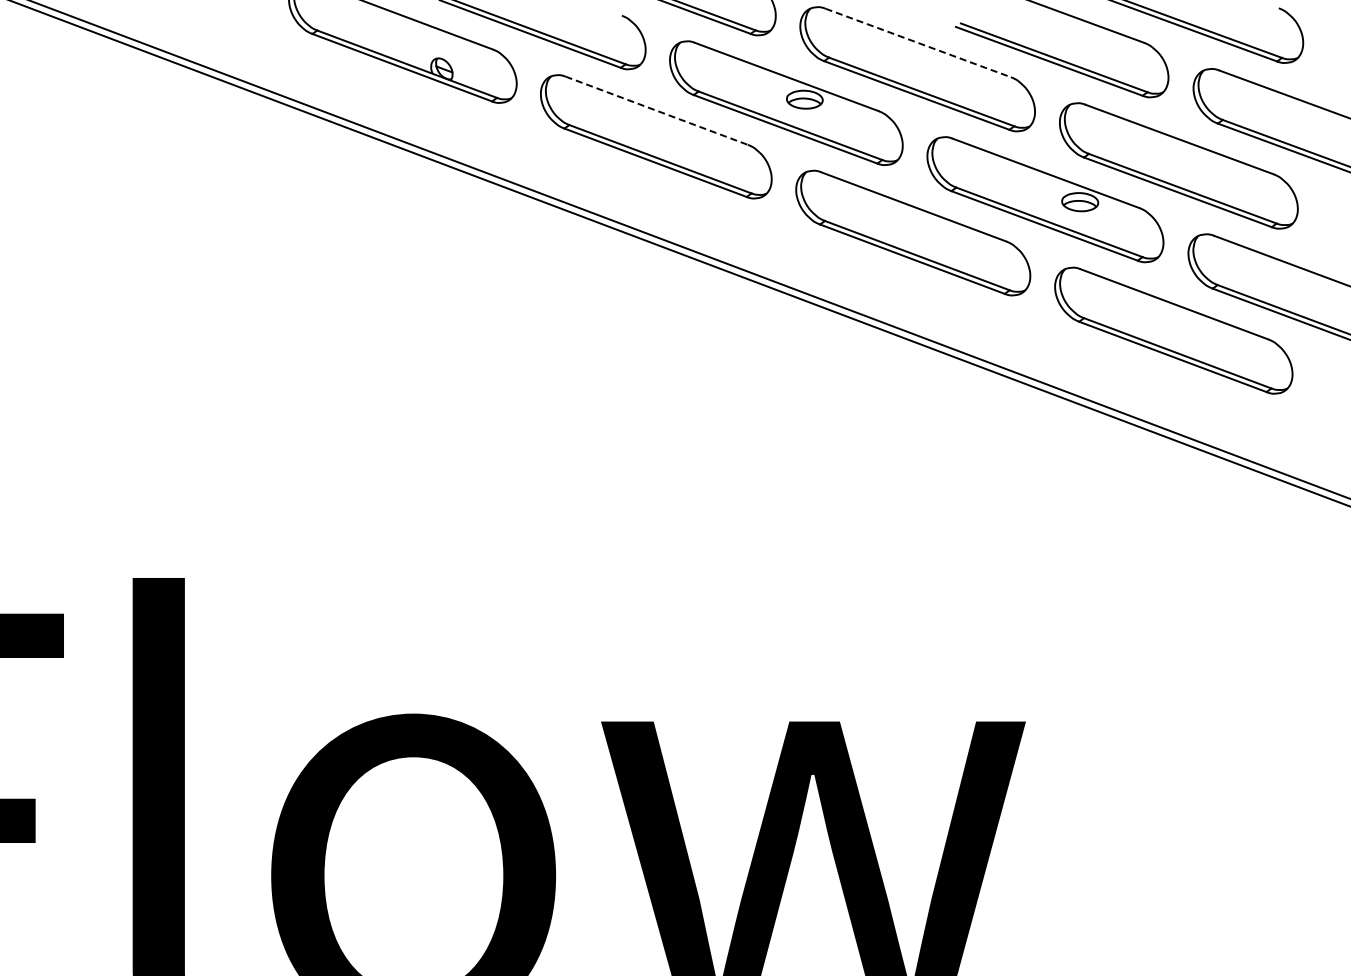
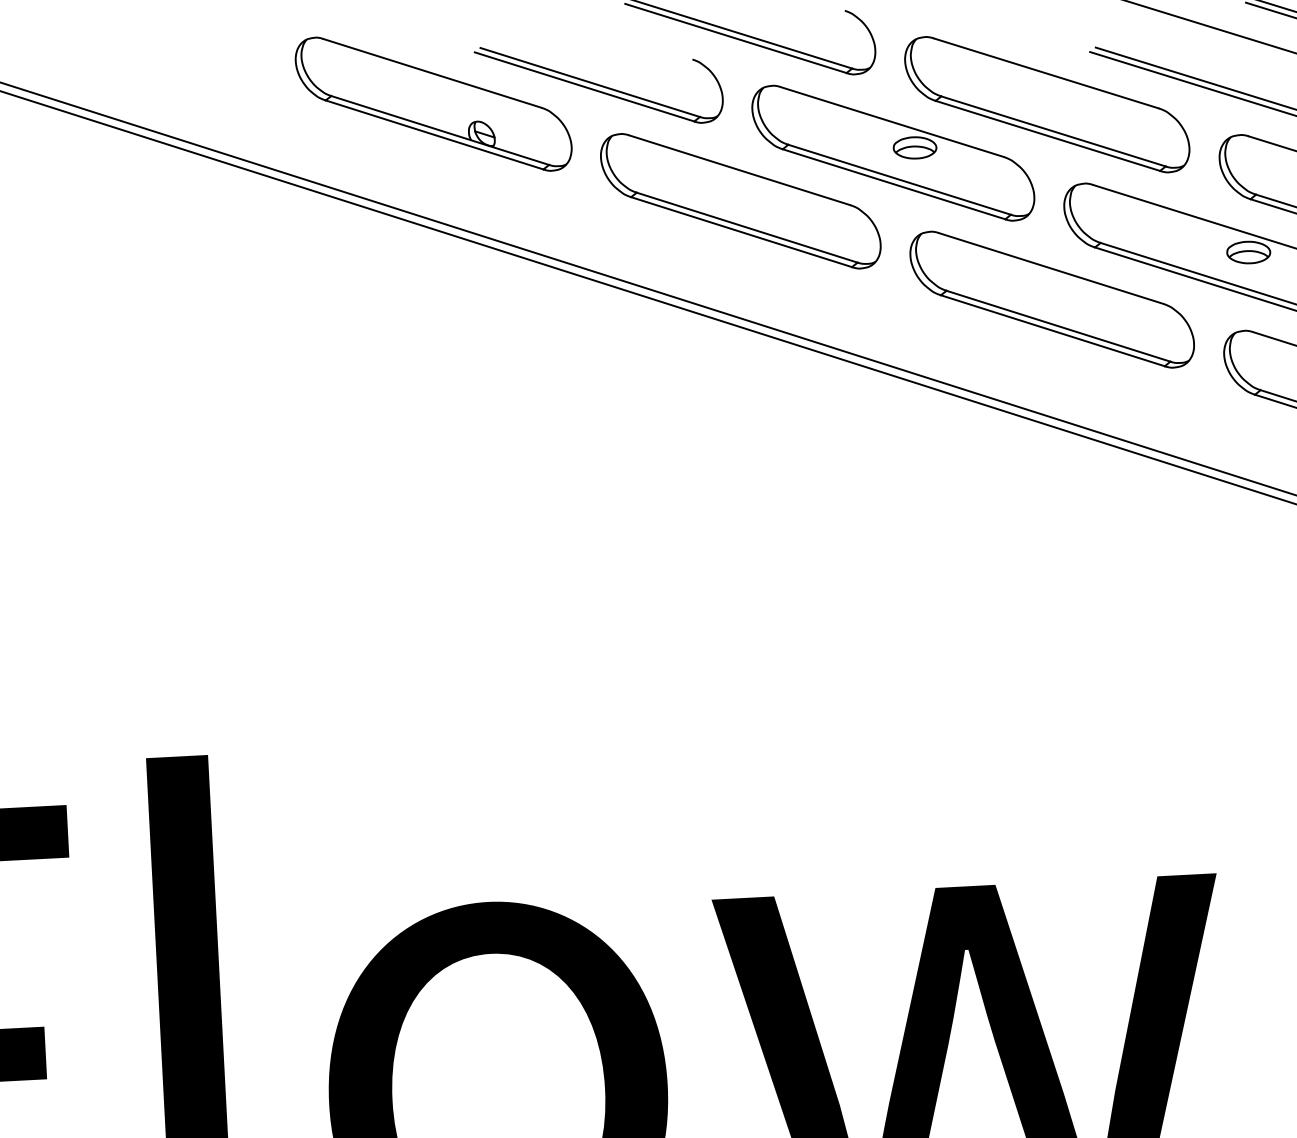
line: (918, 42) -> (1046, 72), dashed -> solid
line: (657, 110) -> (740, 169), dashed -> solid

